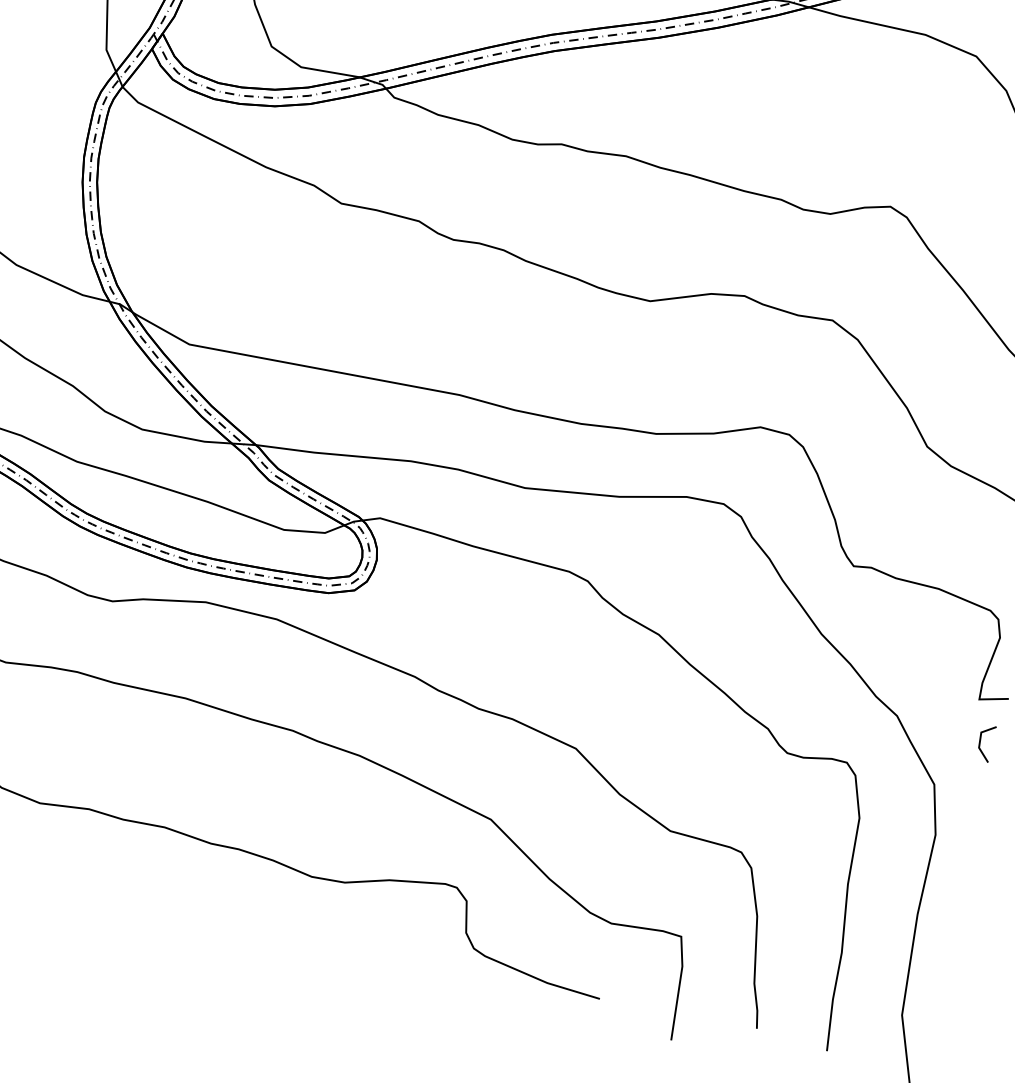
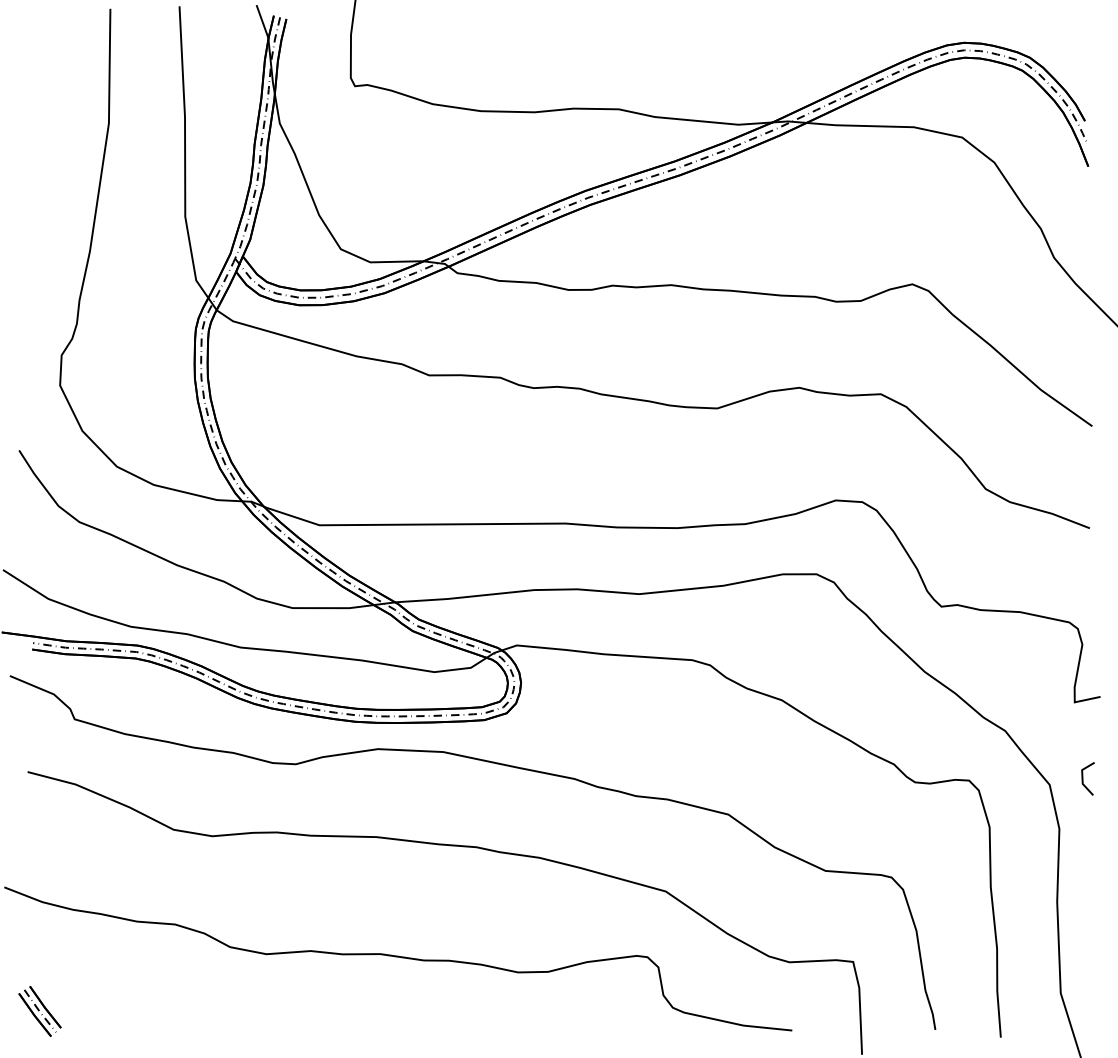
line: (981, 742) -> (1083, 778), moved

